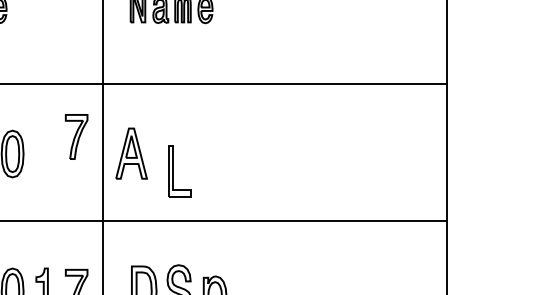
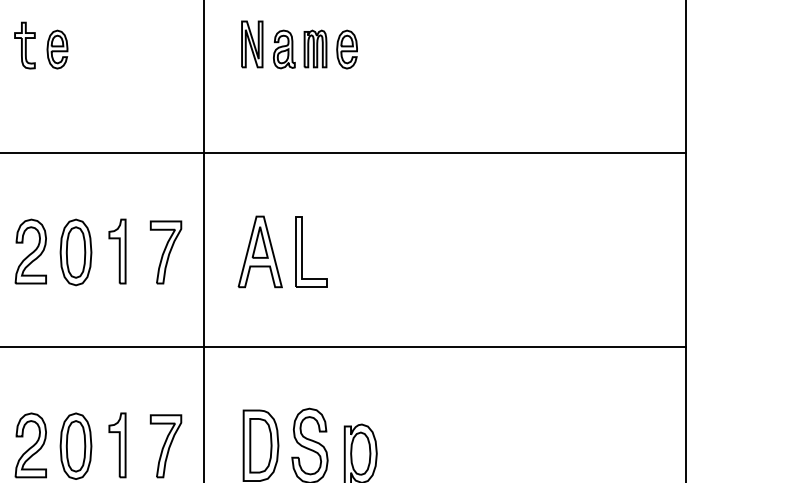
part: (76, 137) -> (165, 252), moved
part: (42, 153) -> (117, 251), added
part: (131, 153) -> (259, 251), moved
part: (173, 171) -> (302, 251), moved

